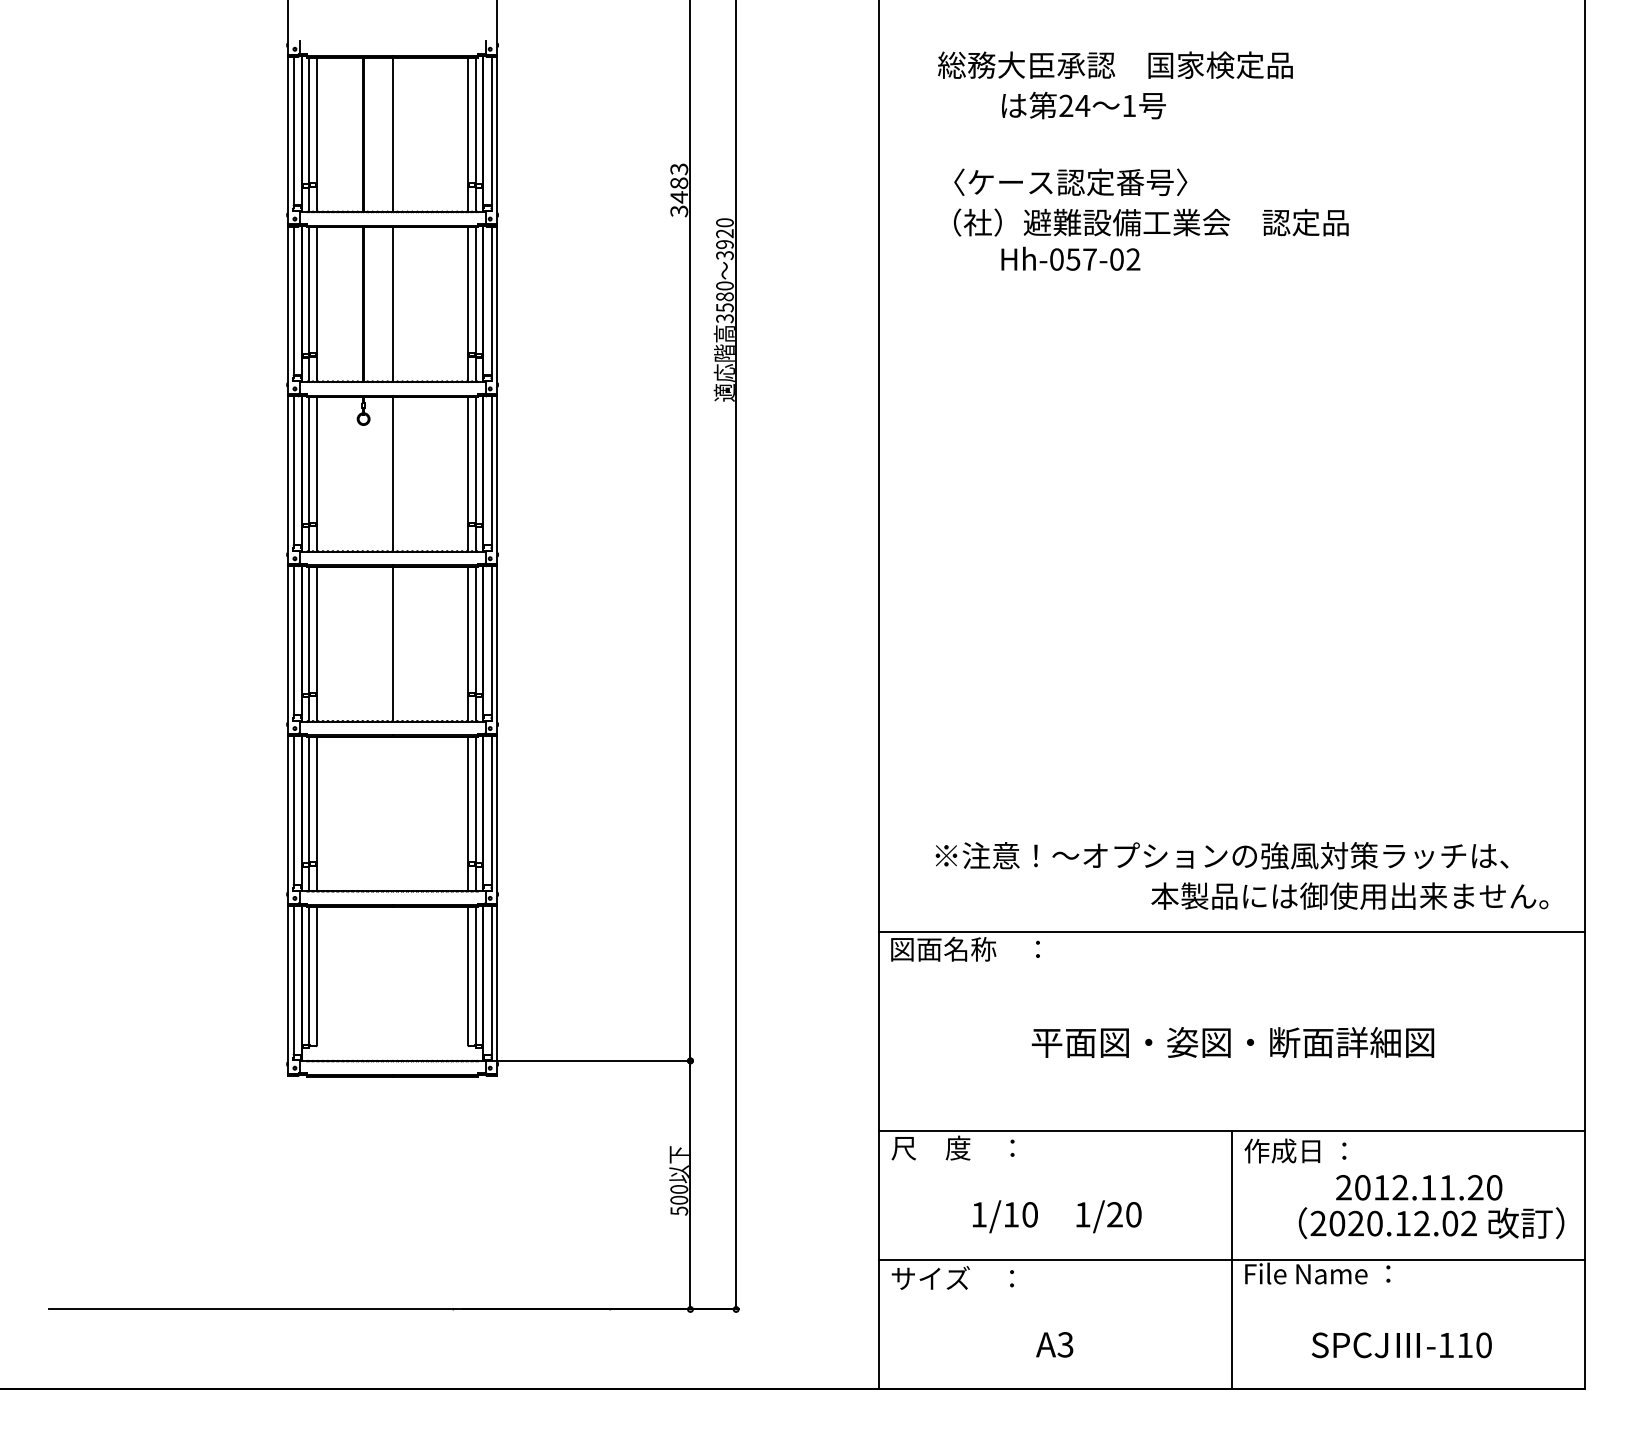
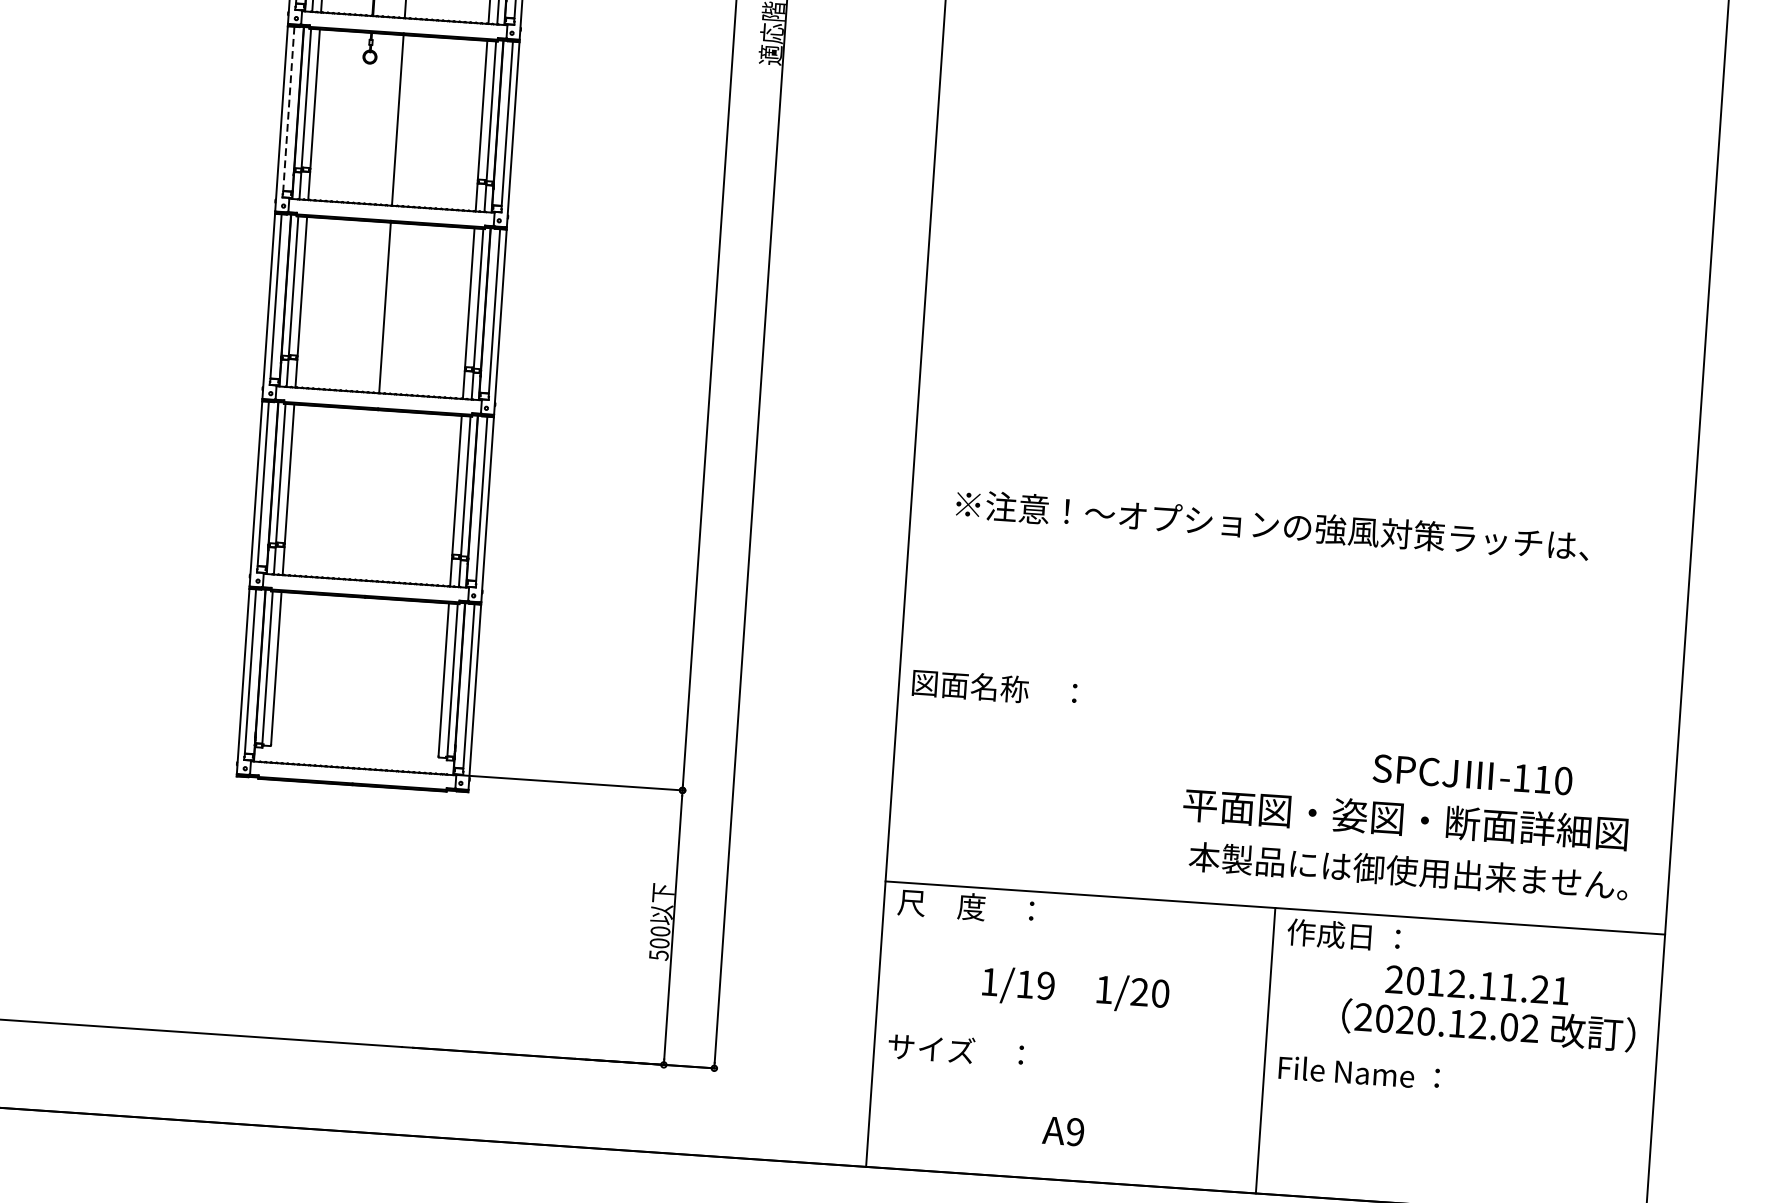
line: (293, 471) -> (288, 109), solid -> dashed
text: (1221, 855) -> (1272, 525), moved
text: (1349, 895) -> (1408, 870), moved
line: (1232, 931) -> (1290, 688), removed
text: (1232, 1042) -> (1405, 819), moved
text: (1494, 1187) -> (1560, 990), 2012.11.20 -> 2012.11.21
text: (1029, 1214) -> (1045, 985), 1/10 -> 1/19
line: (1232, 1259) -> (1266, 1050), removed
text: (1065, 1344) -> (1075, 1131), A3 -> A9
text: (1401, 1345) -> (1472, 775), moved

